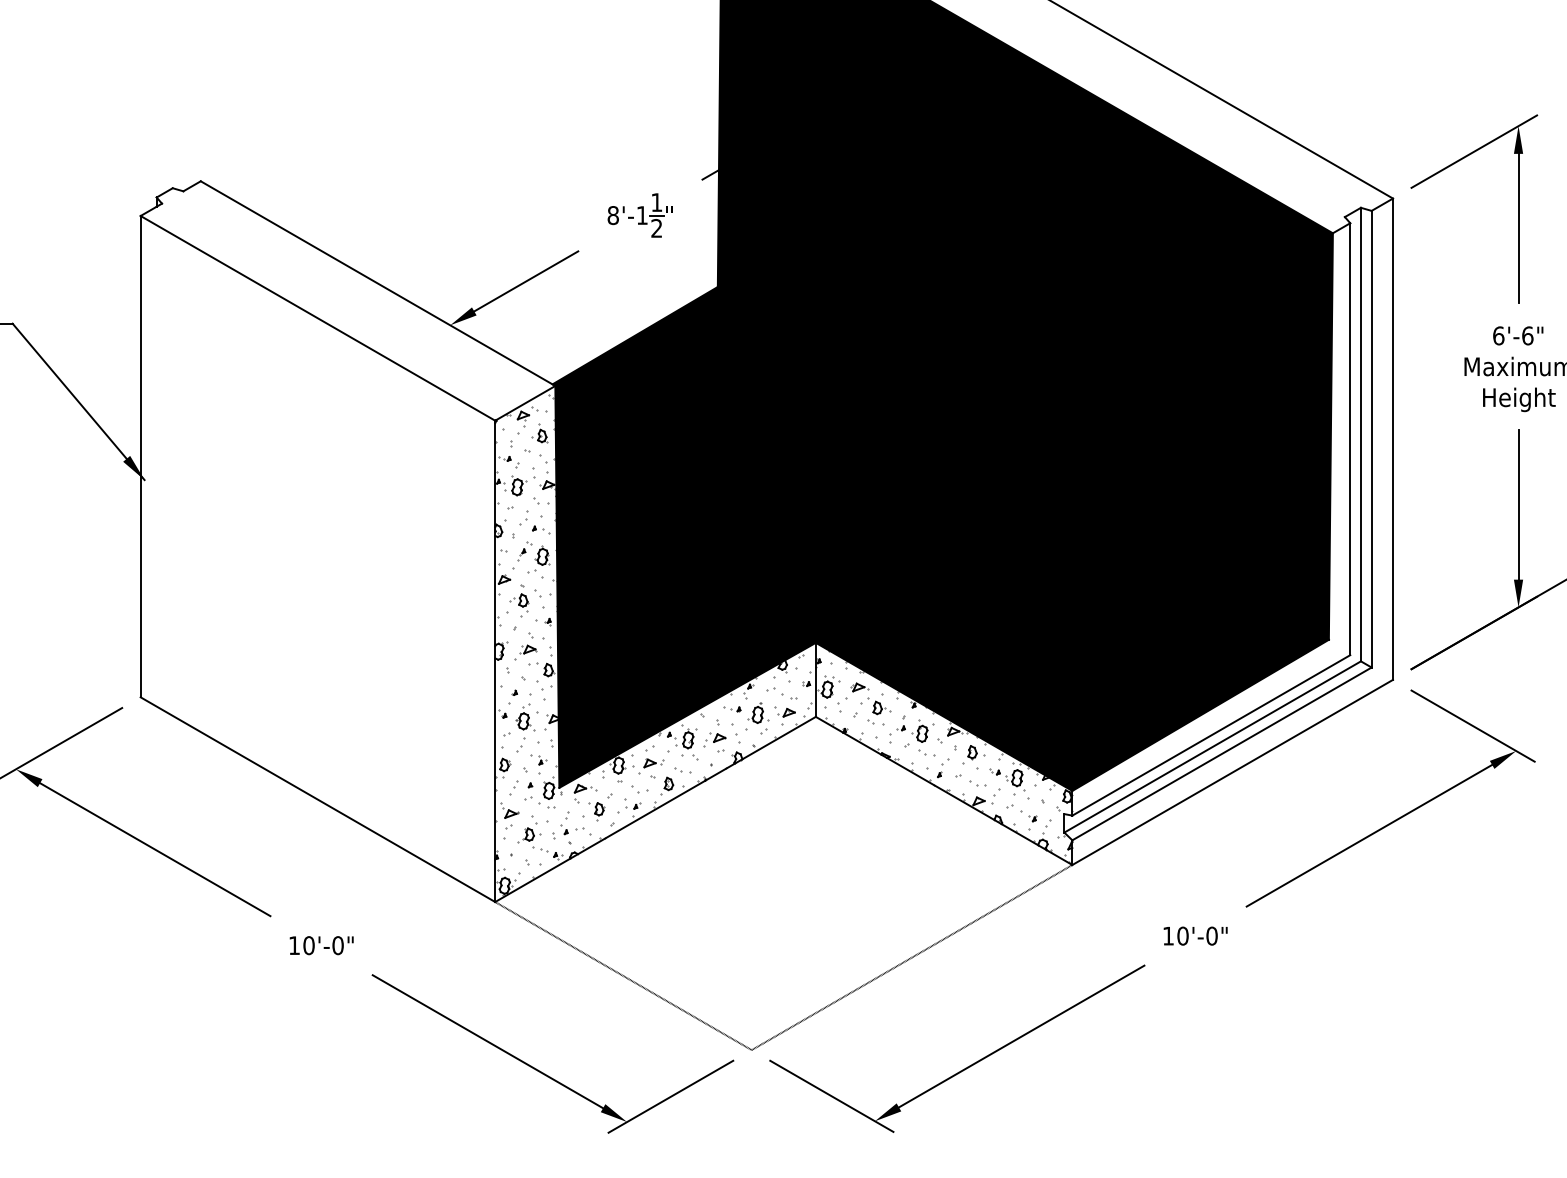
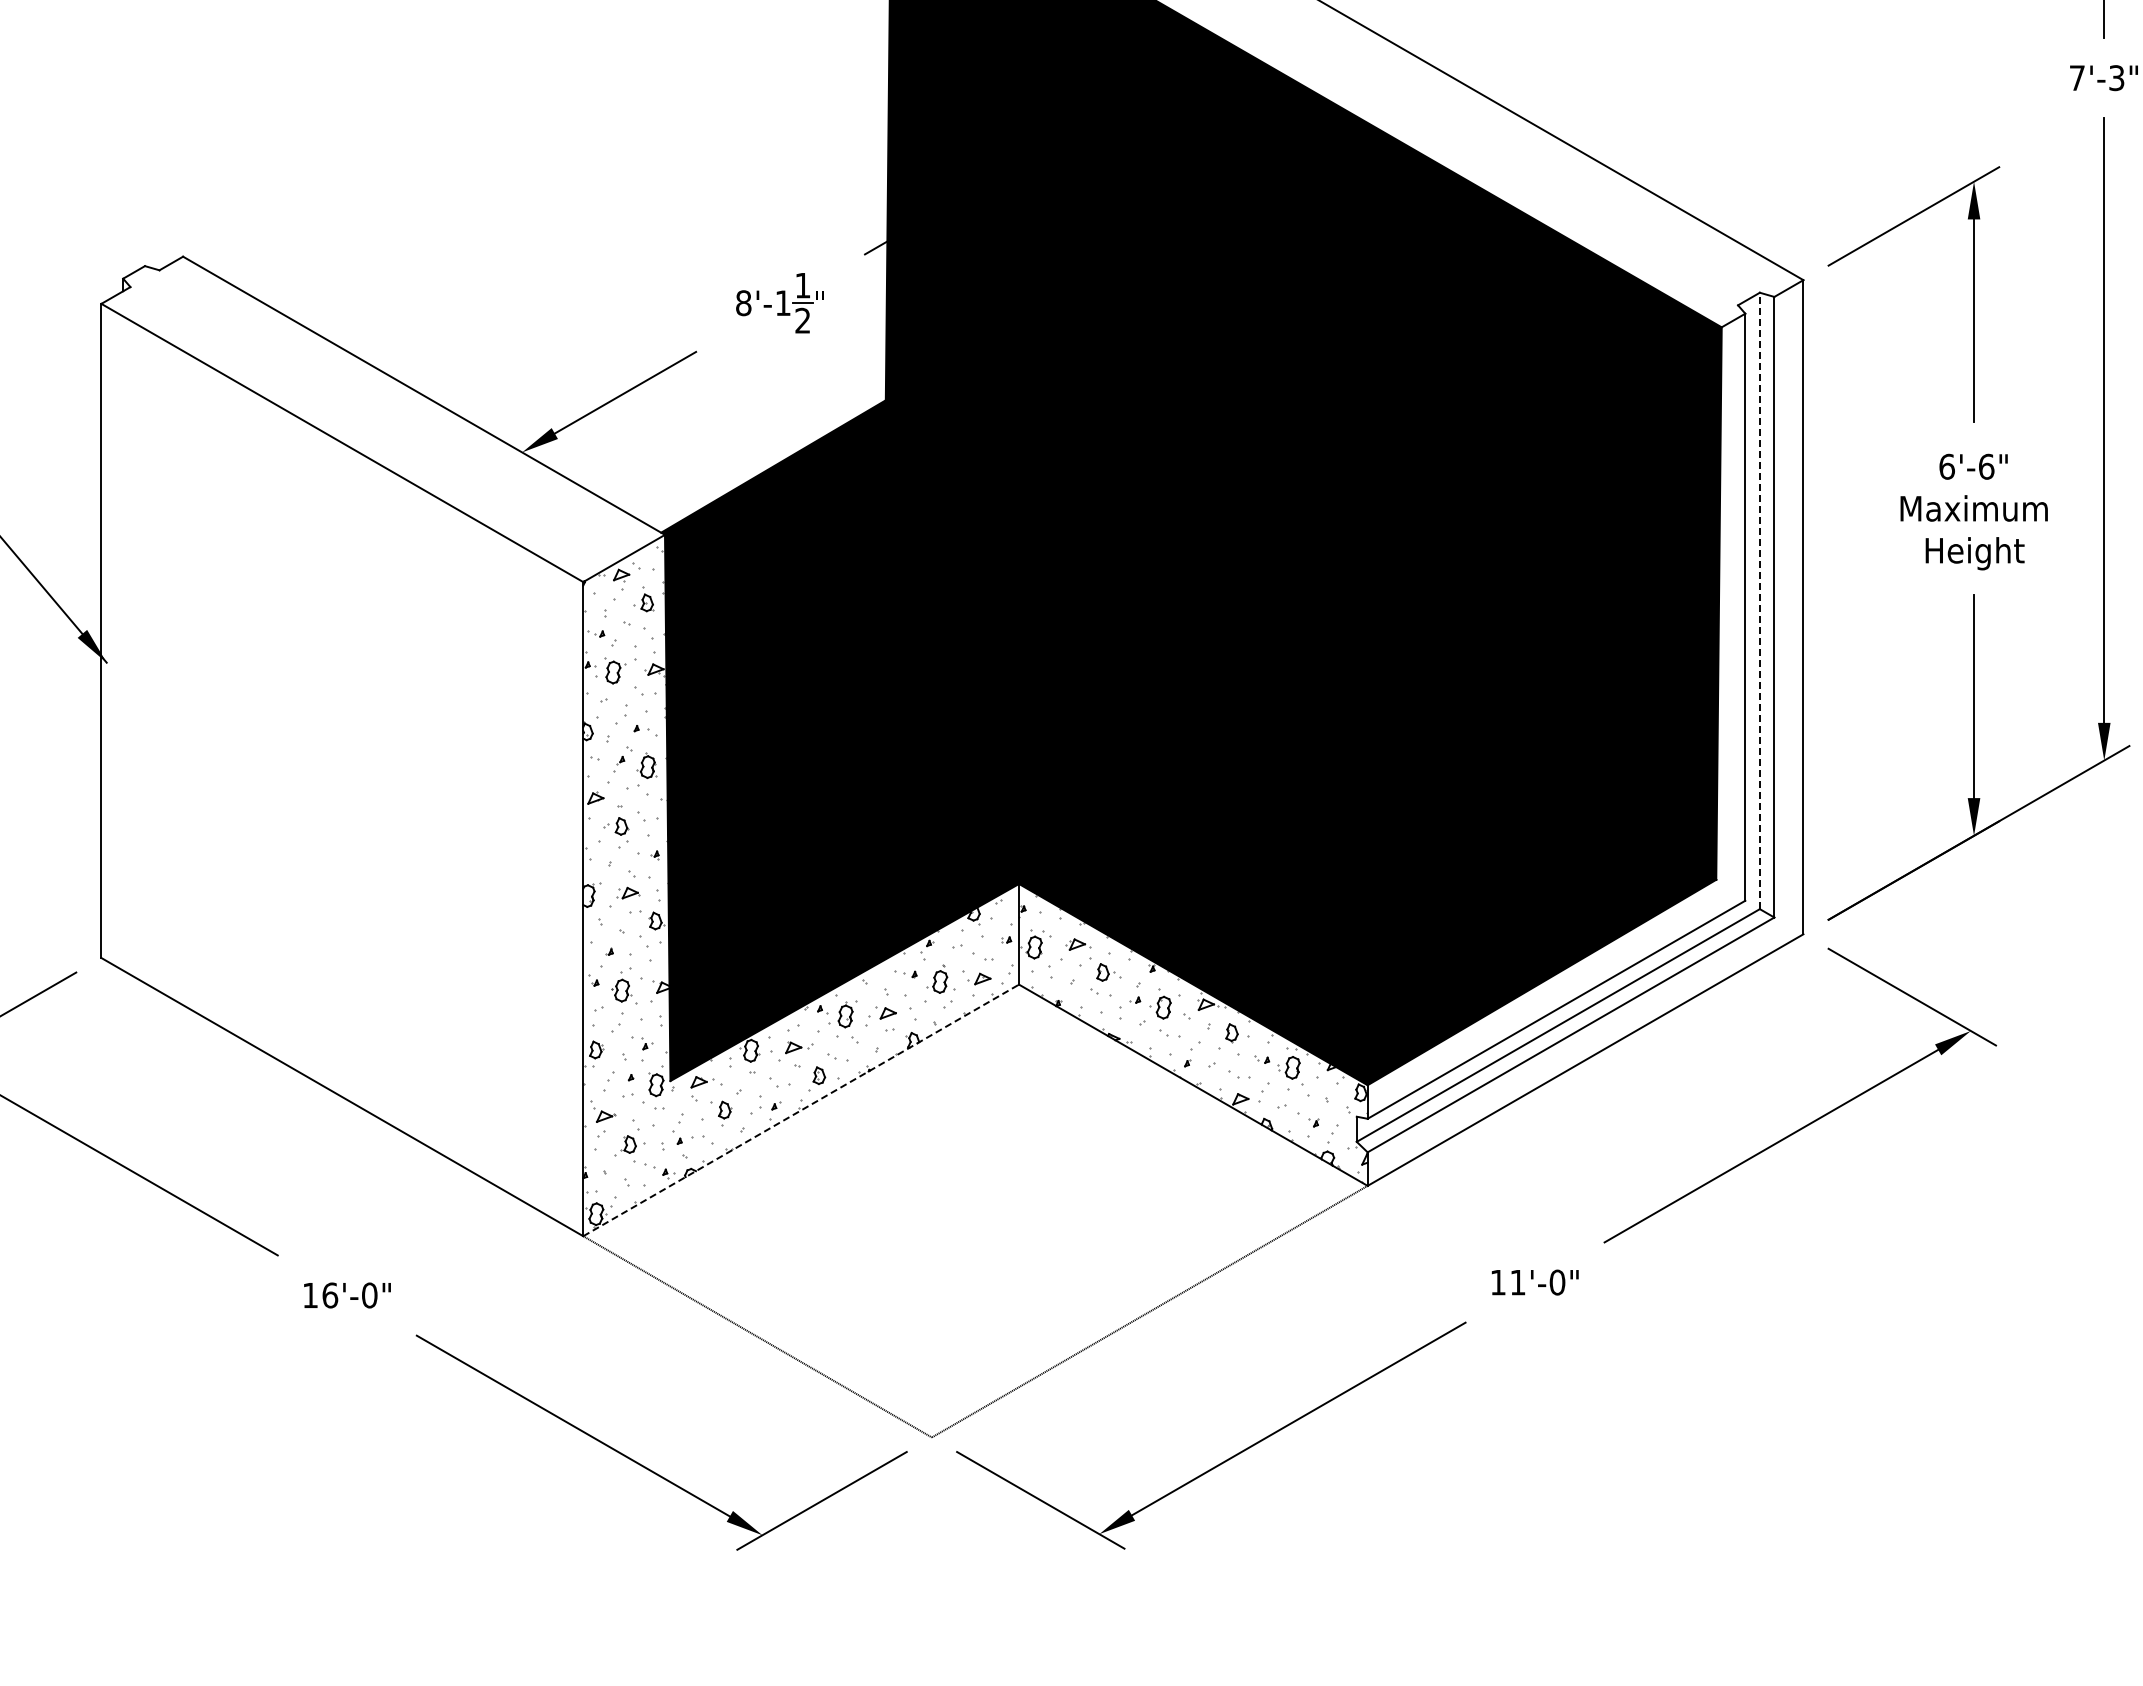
line: (1360, 434) -> (1759, 600), solid -> dashed
line: (655, 809) -> (801, 1110), solid -> dashed
text: (1182, 936) -> (1517, 1282), 10'-0" -> 11'-0"
text: (309, 945) -> (330, 1295), 10'-0" -> 16'-0"

